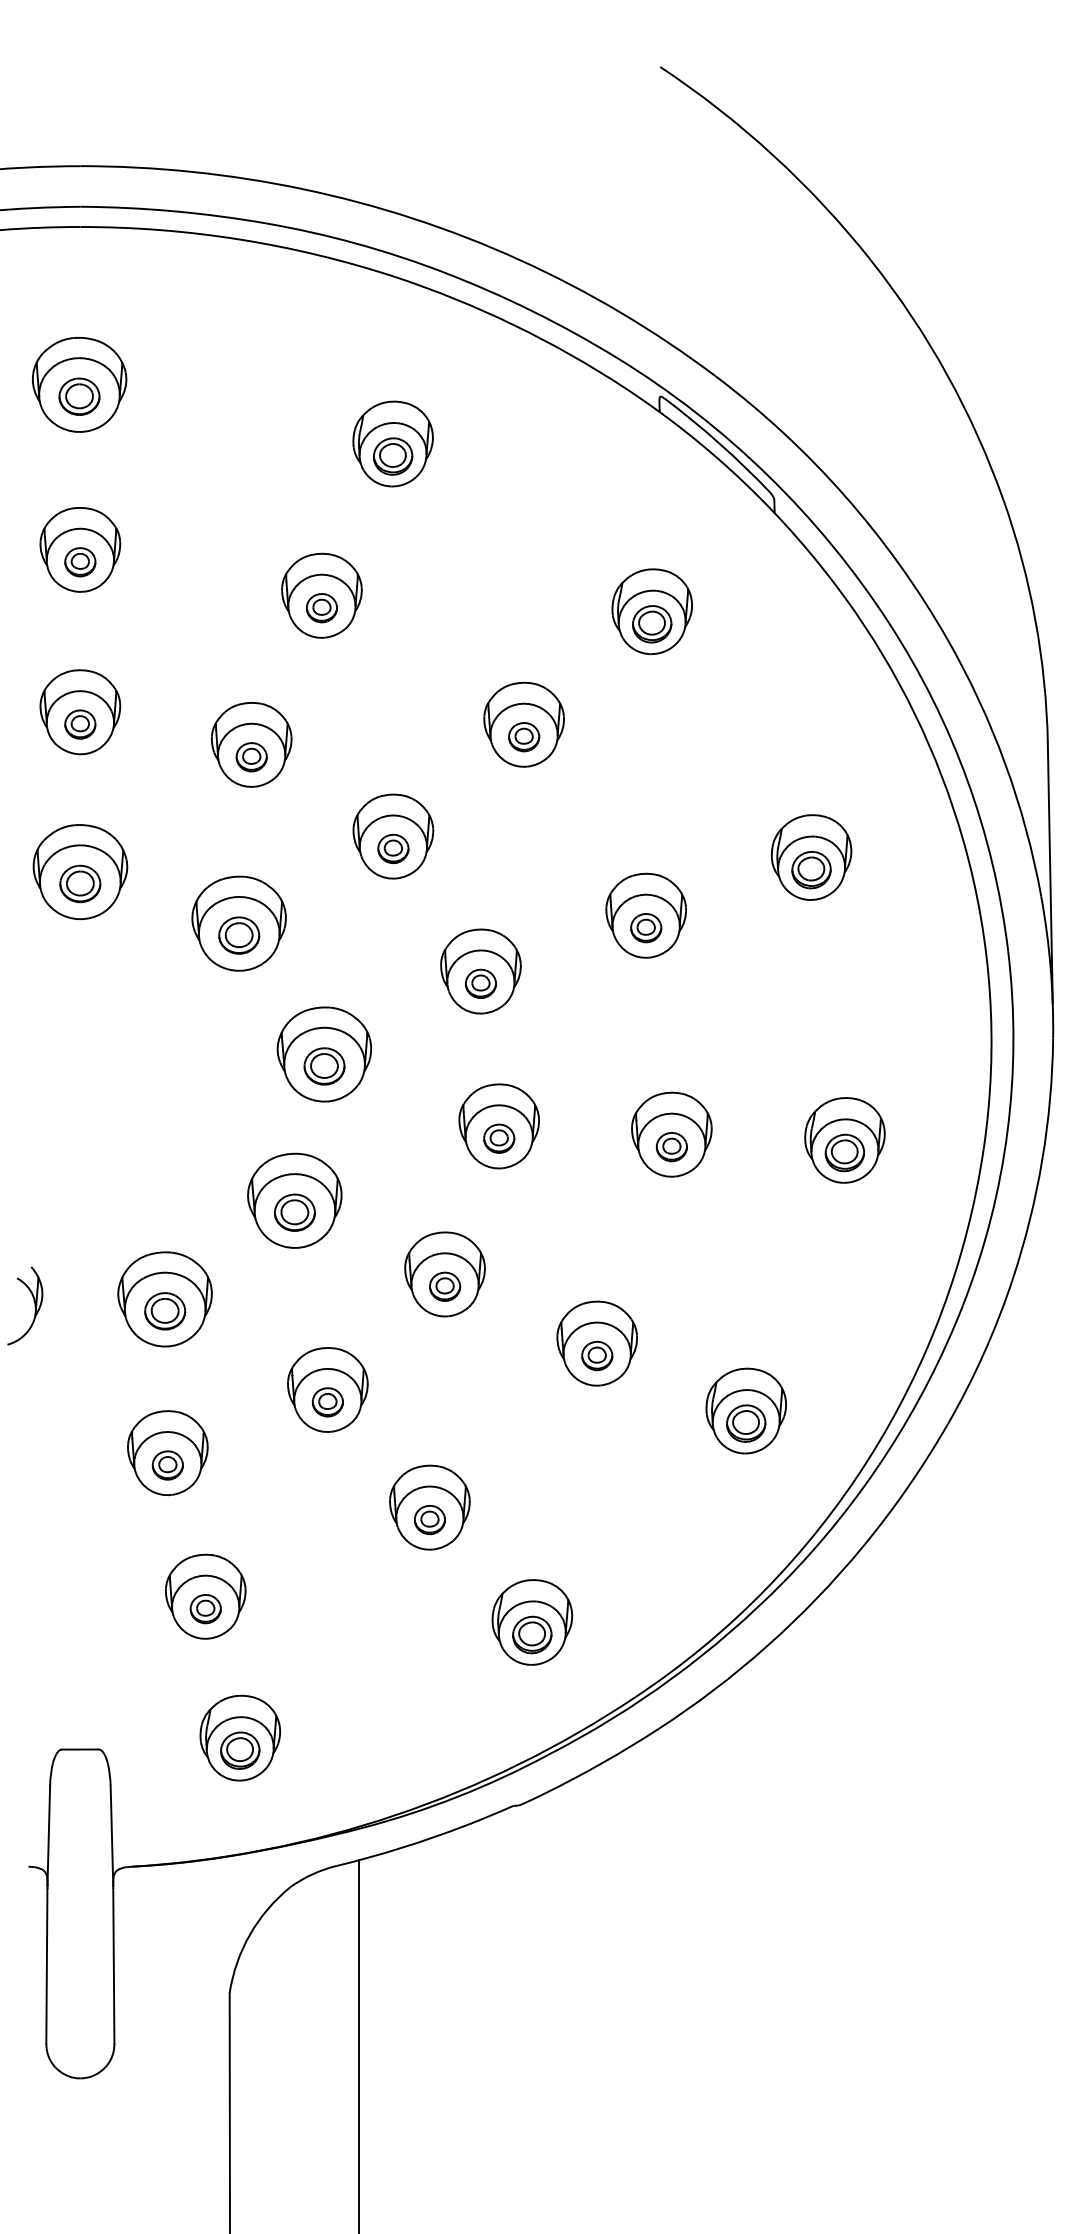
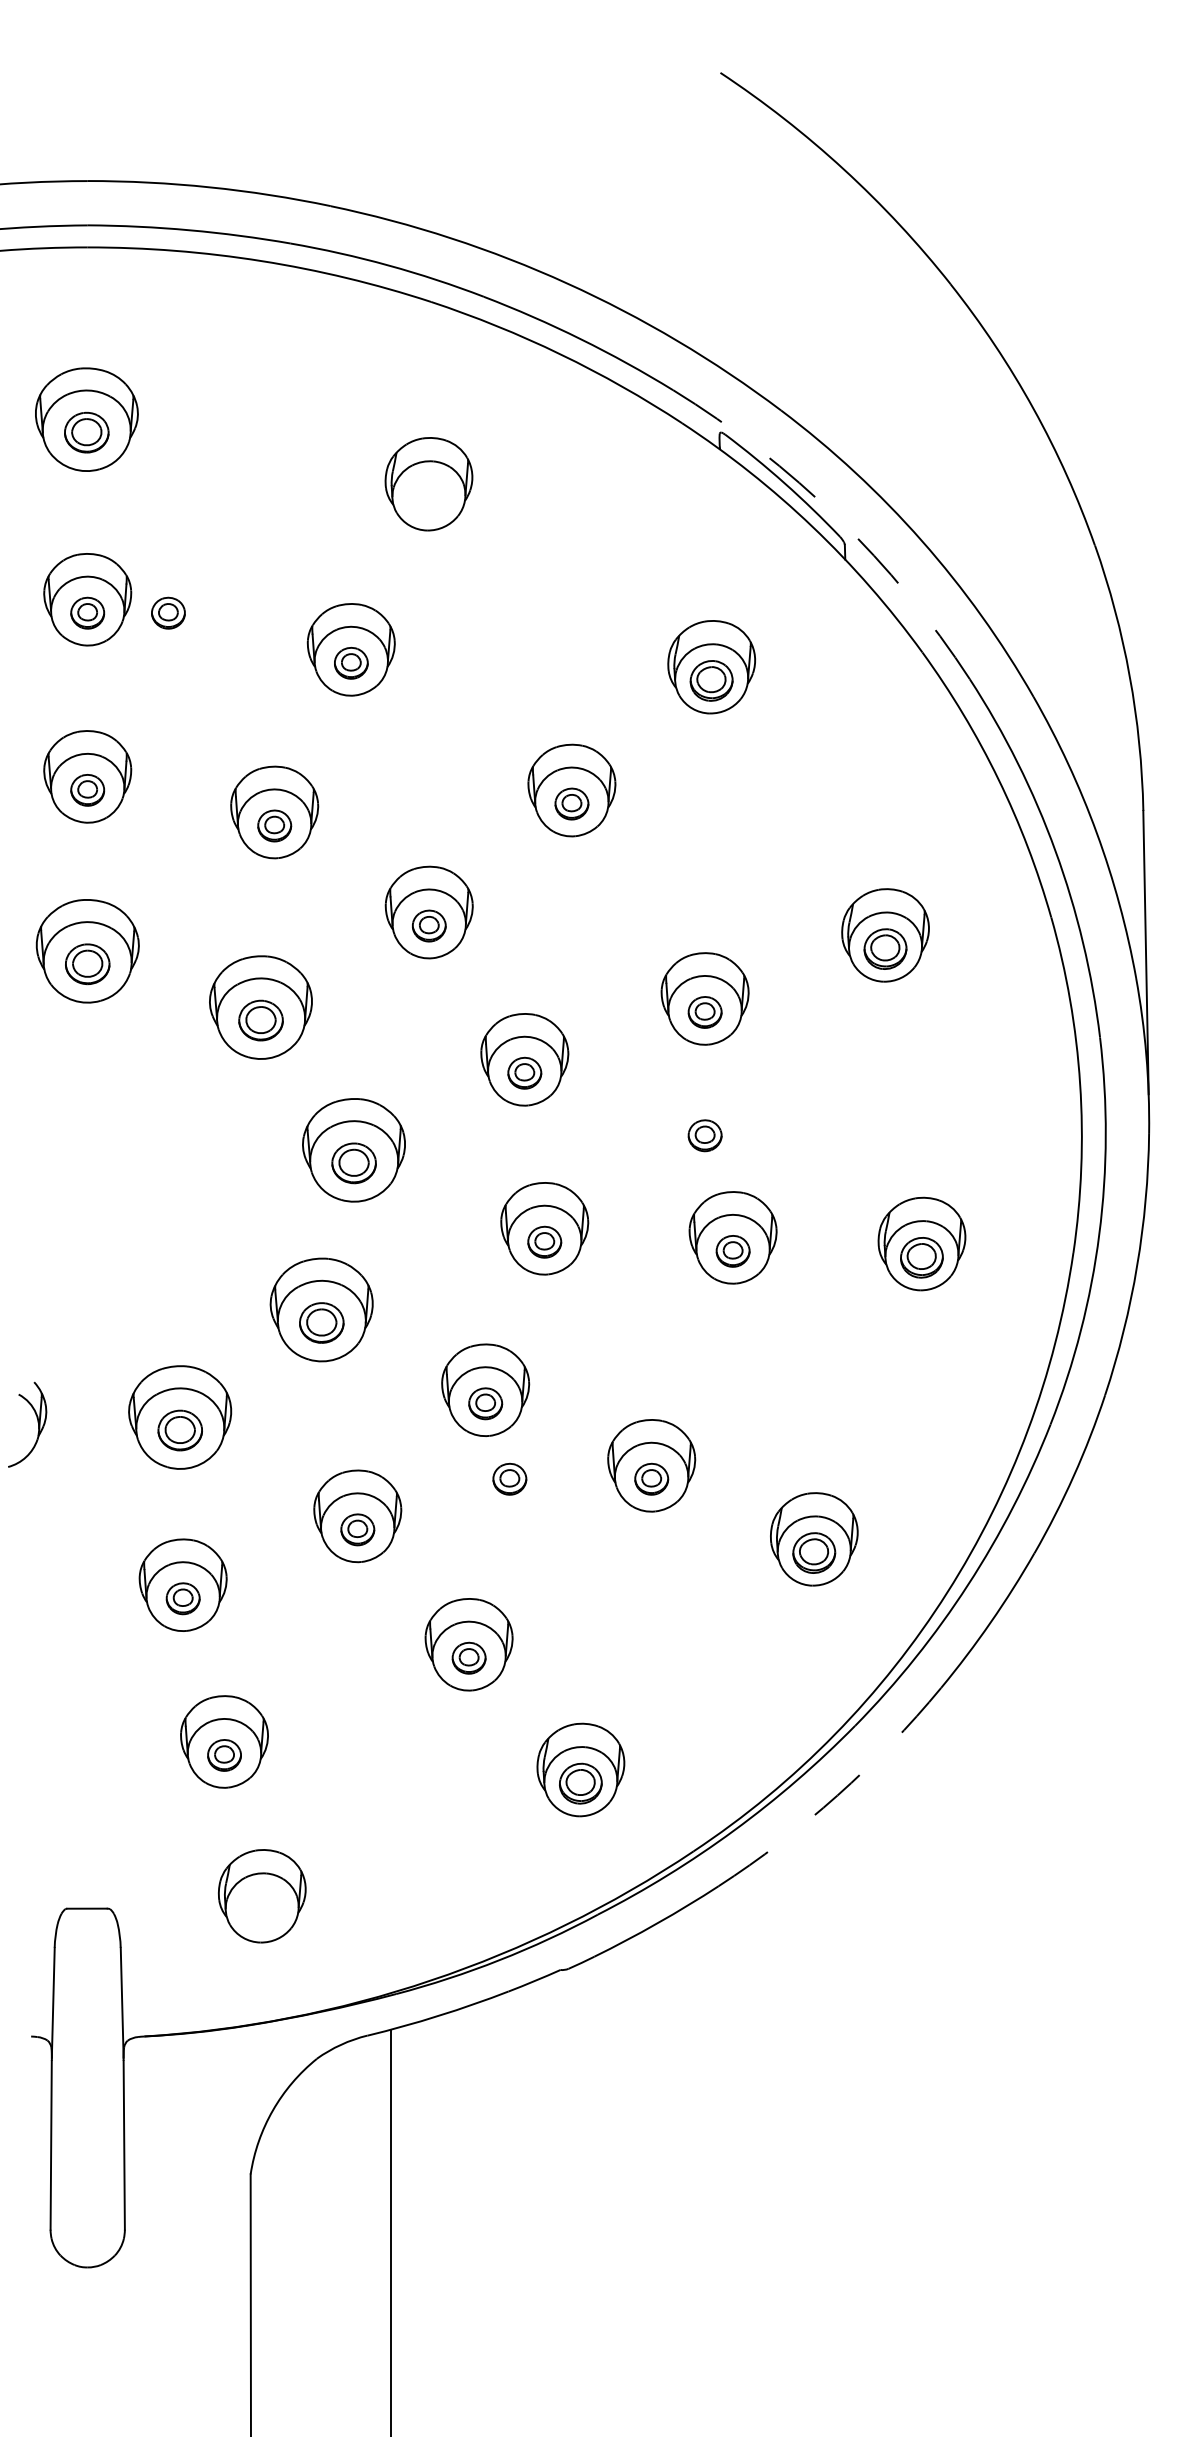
part: (393, 456) -> (429, 497), removed
arc: (767, 475) -> (837, 518), solid -> dashed
part: (154, 562) -> (168, 613), added
part: (646, 1041) -> (705, 1136), added
part: (467, 1355) -> (510, 1478), added
arc: (767, 1645) -> (837, 1795), solid -> dashed
part: (240, 1750) -> (262, 1909), removed

